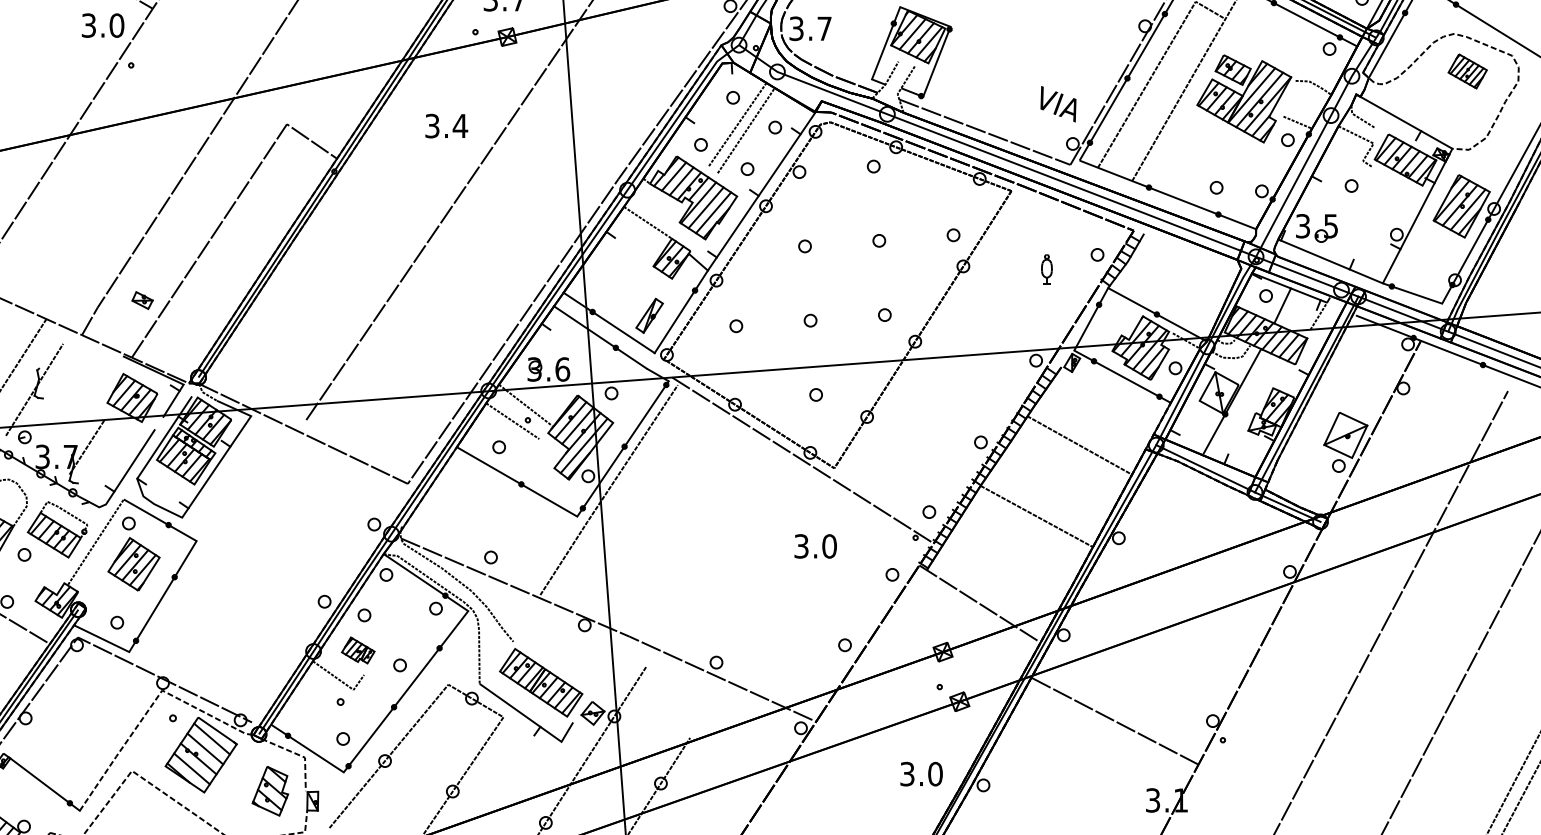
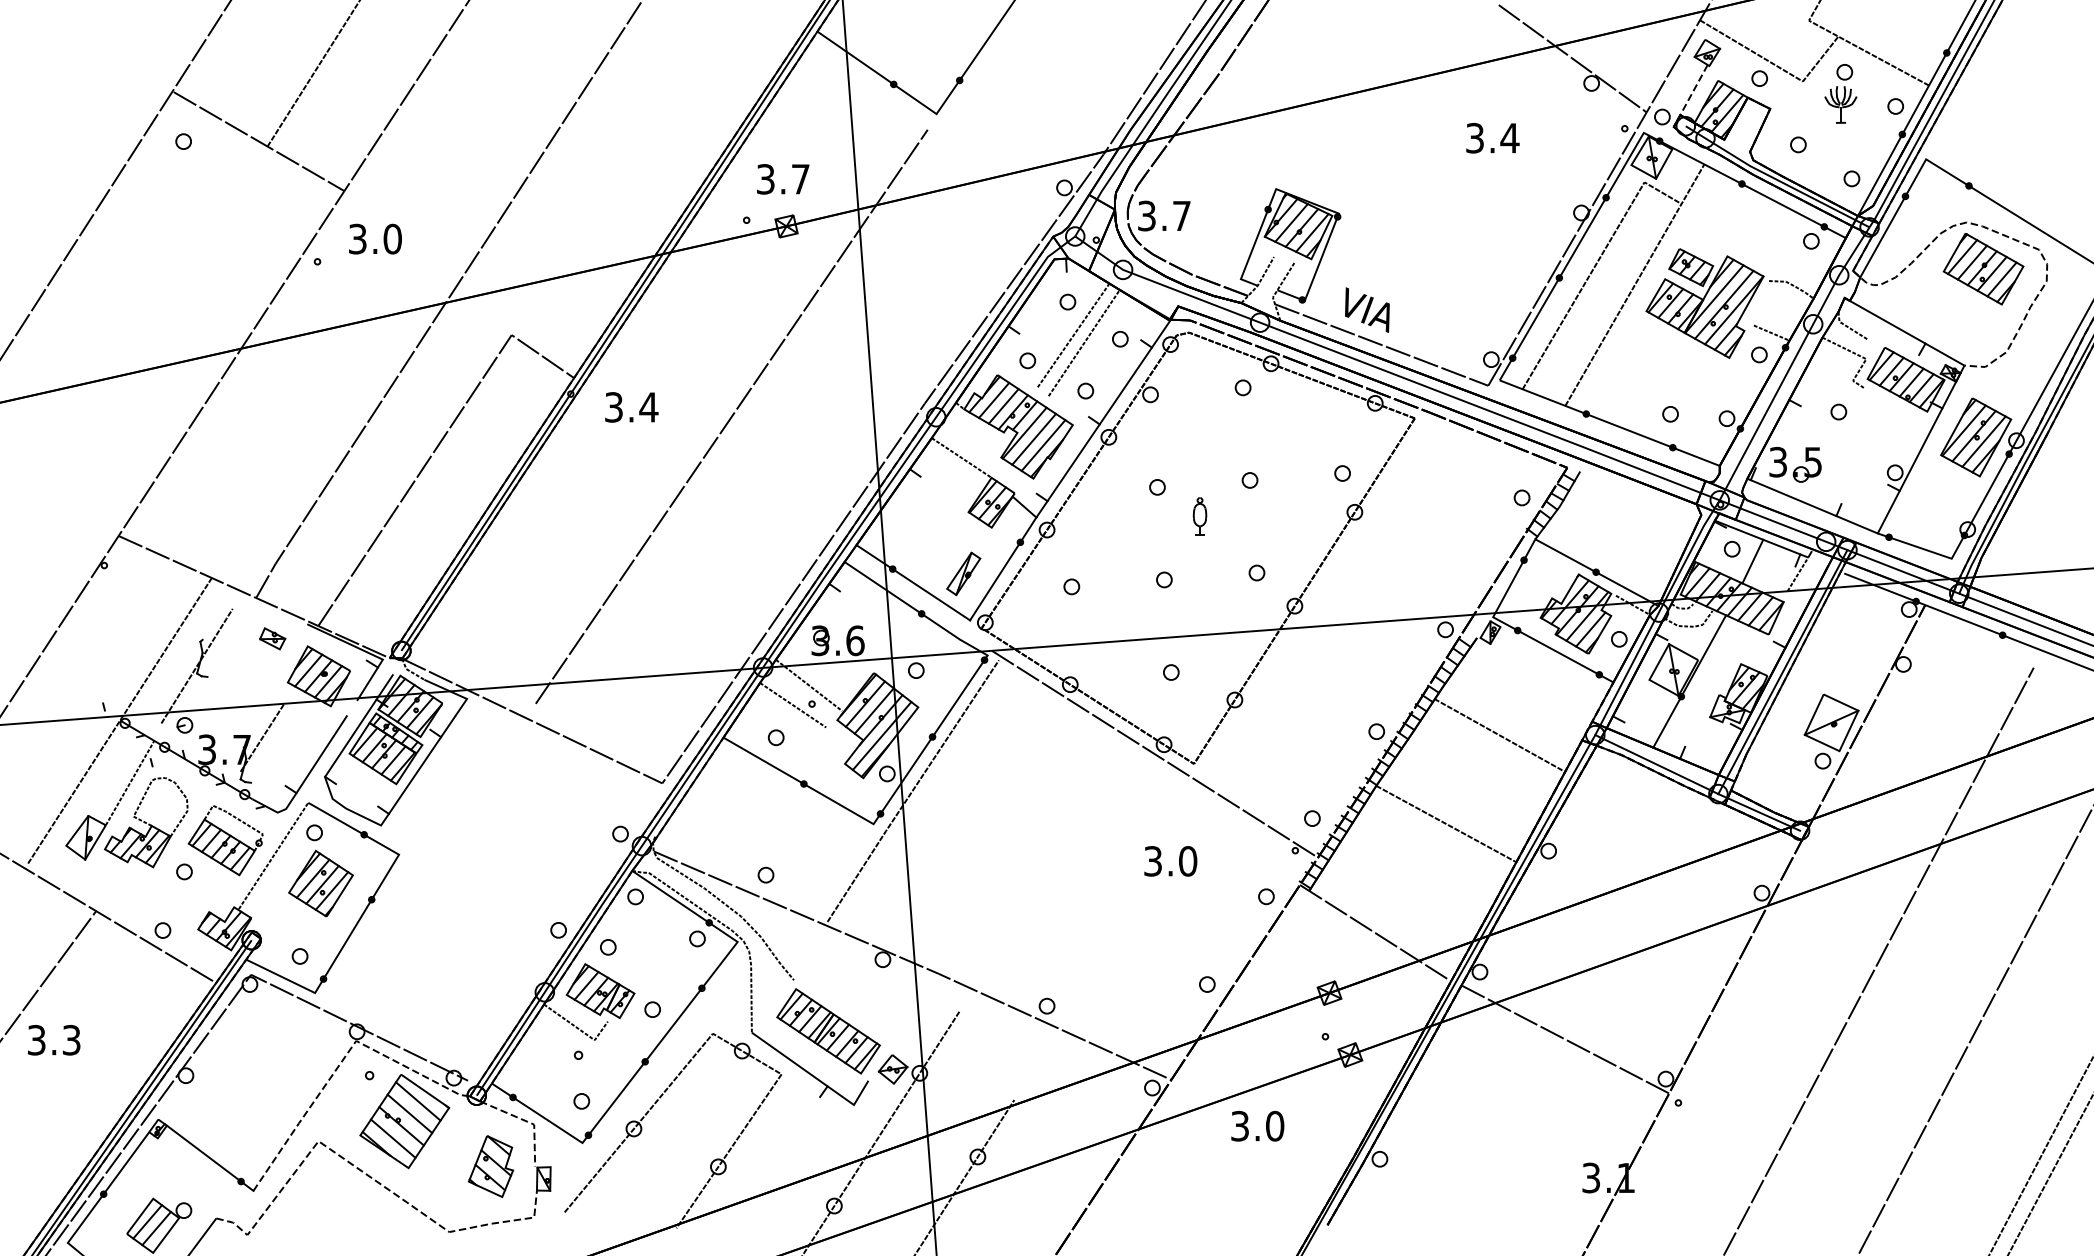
text: (103, 25) -> (375, 238), moved
part: (1467, 71) -> (1983, 269), size x1.67
text: (1058, 103) -> (1367, 309), moved
text: (446, 126) -> (631, 407), moved
part: (1046, 269) -> (1199, 516), moved
part: (142, 300) -> (272, 638), moved
part: (358, 650) -> (600, 990), size x1.67
line: (1115, 721) -> (1565, 1039), moved
text: (921, 774) -> (1257, 1126), moved

